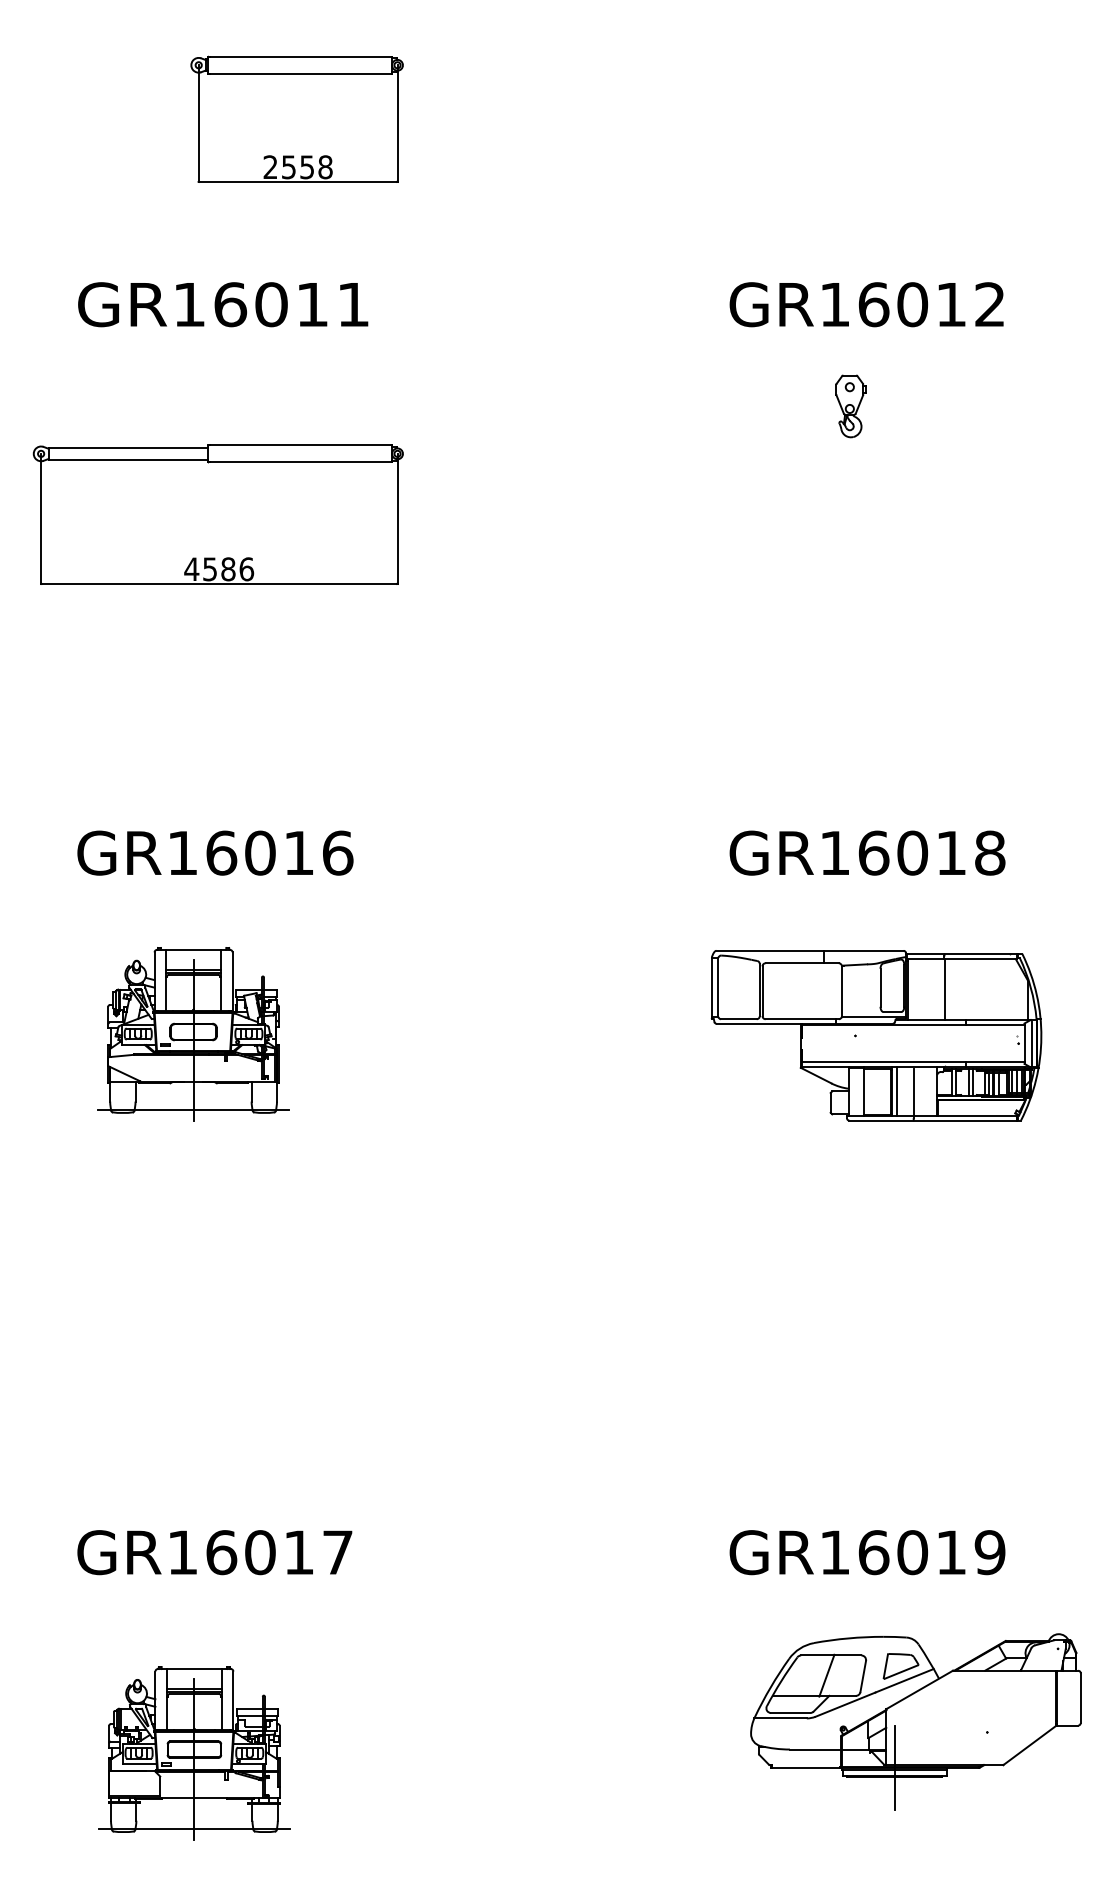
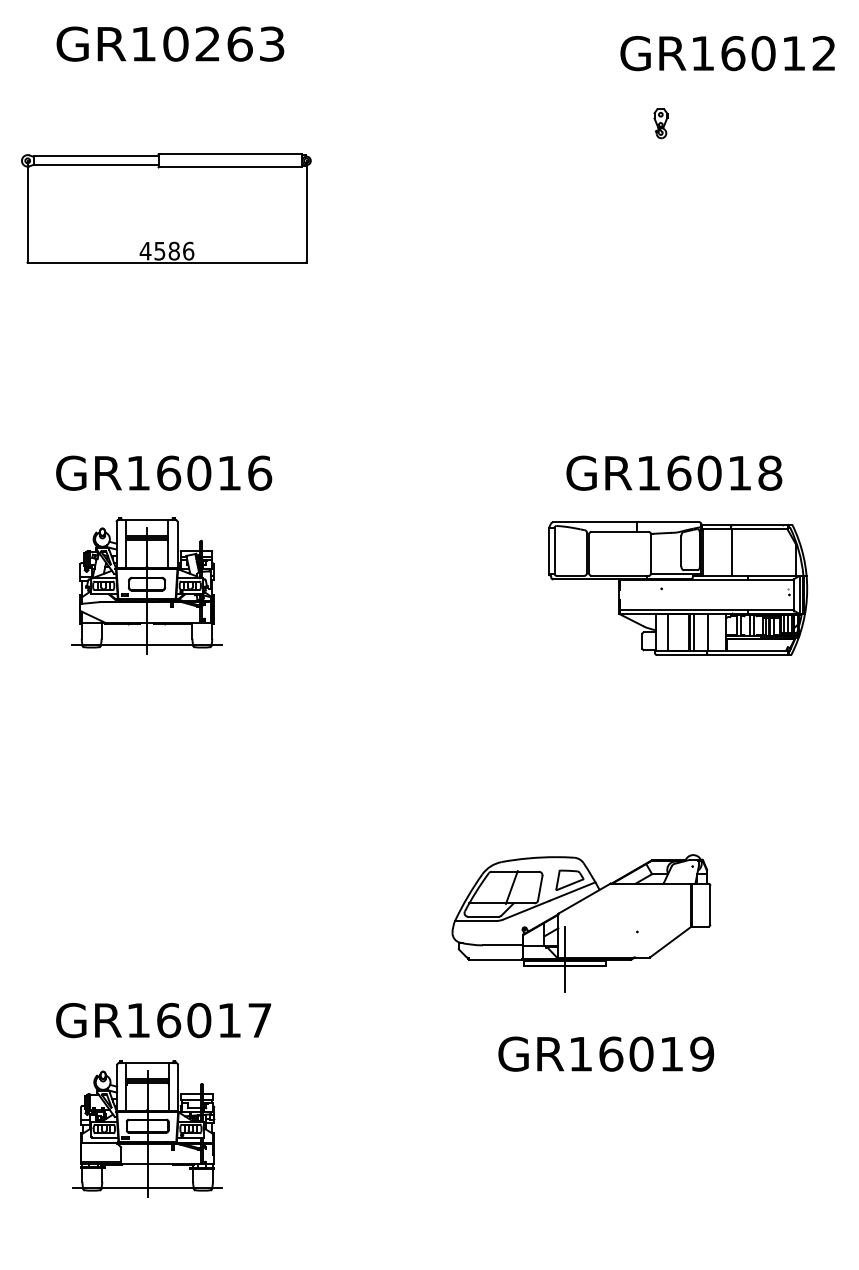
text: (291, 304) -> (223, 43), GR16011 -> GR10263
text: (866, 304) -> (727, 53), moved
part: (850, 406) -> (660, 123), size x0.6
part: (193, 1034) -> (146, 586), moved
part: (876, 1035) -> (678, 588), moved
text: (867, 1552) -> (606, 1054), moved
part: (915, 1721) -> (581, 923), moved
part: (194, 1753) -> (147, 1129), moved

